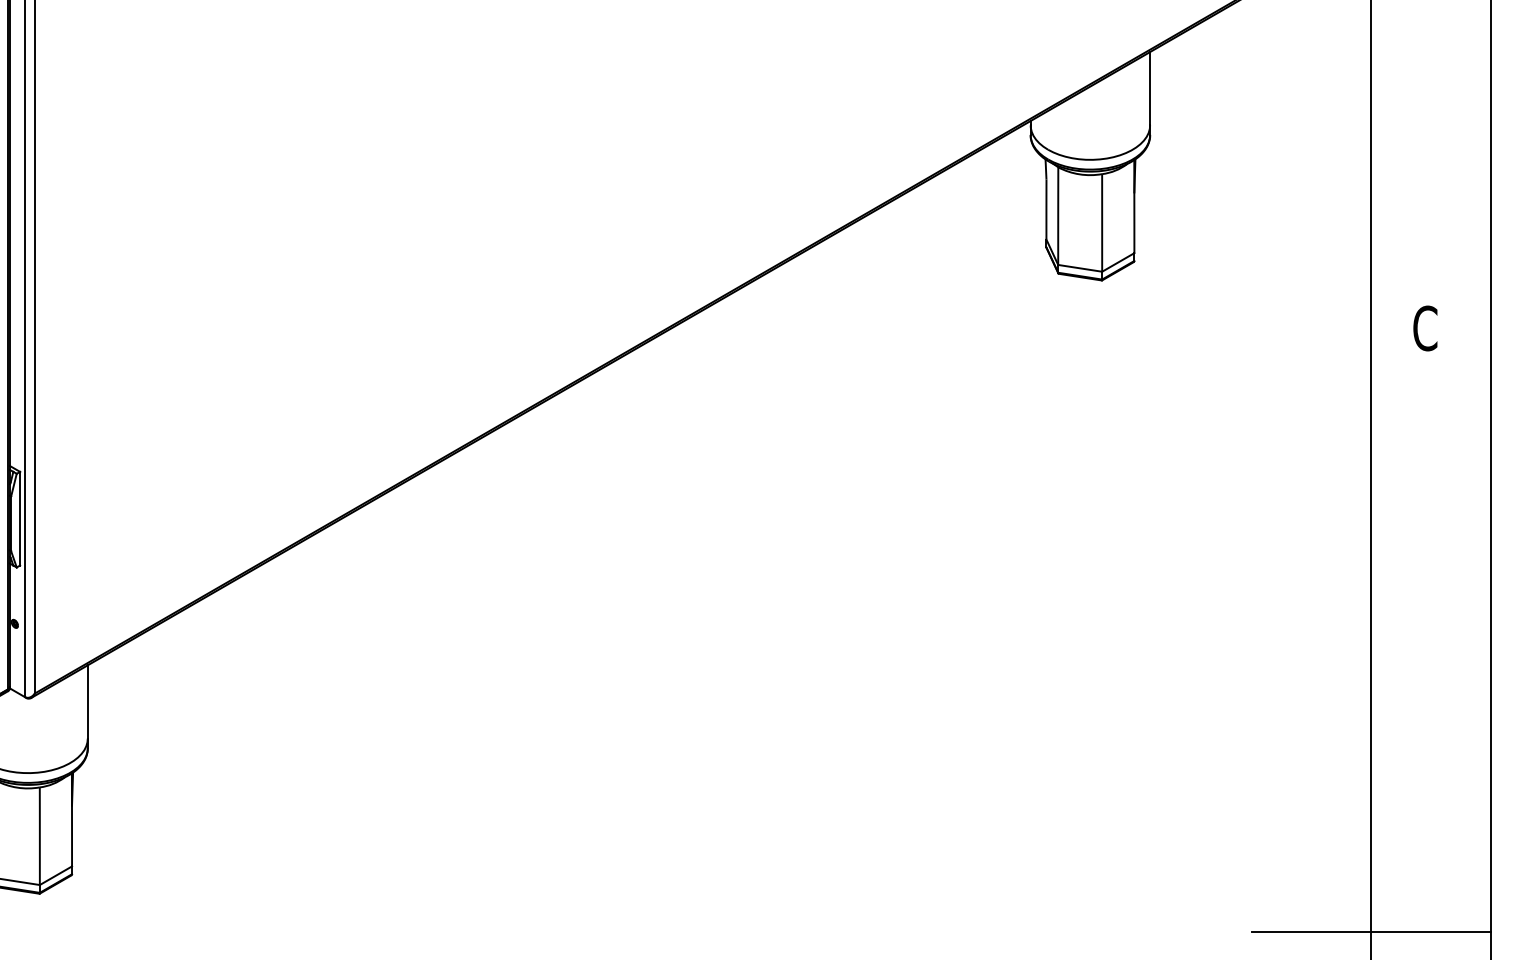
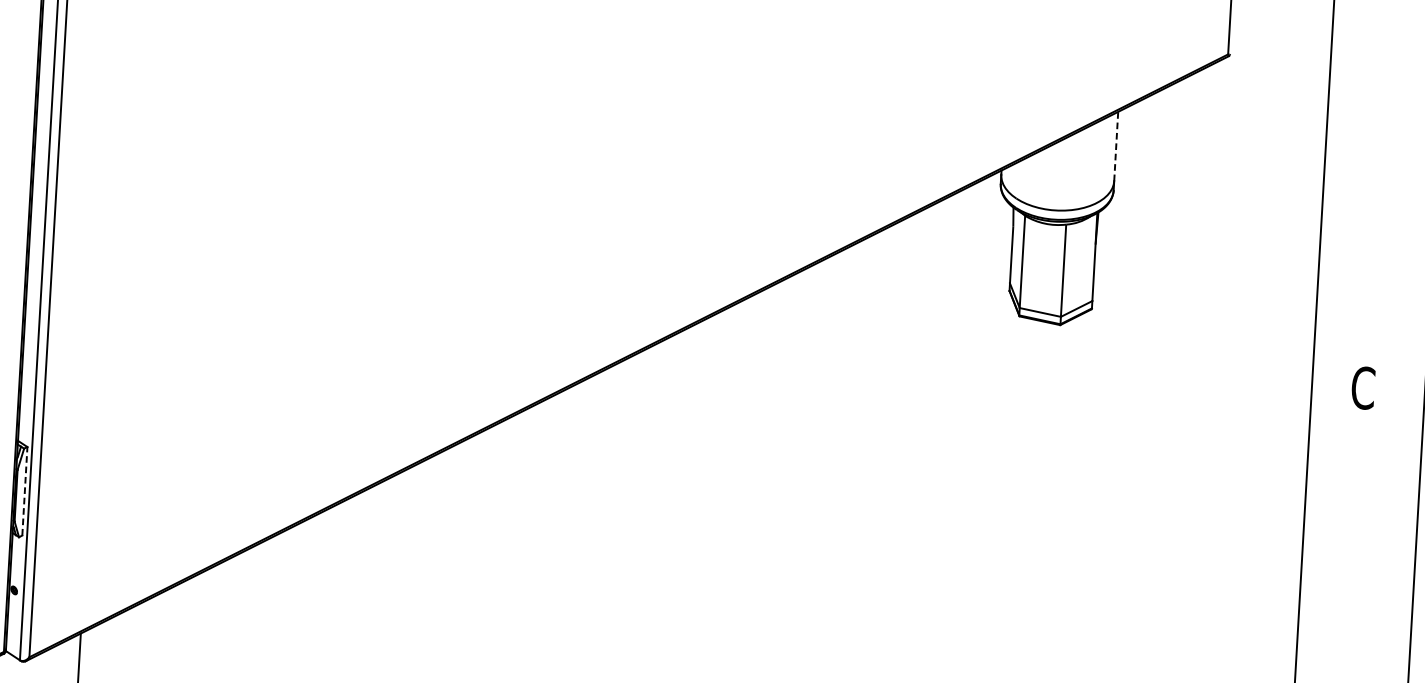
line: (1150, 88) -> (1116, 146), solid -> dashed
line: (20, 518) -> (25, 491), solid -> dashed

